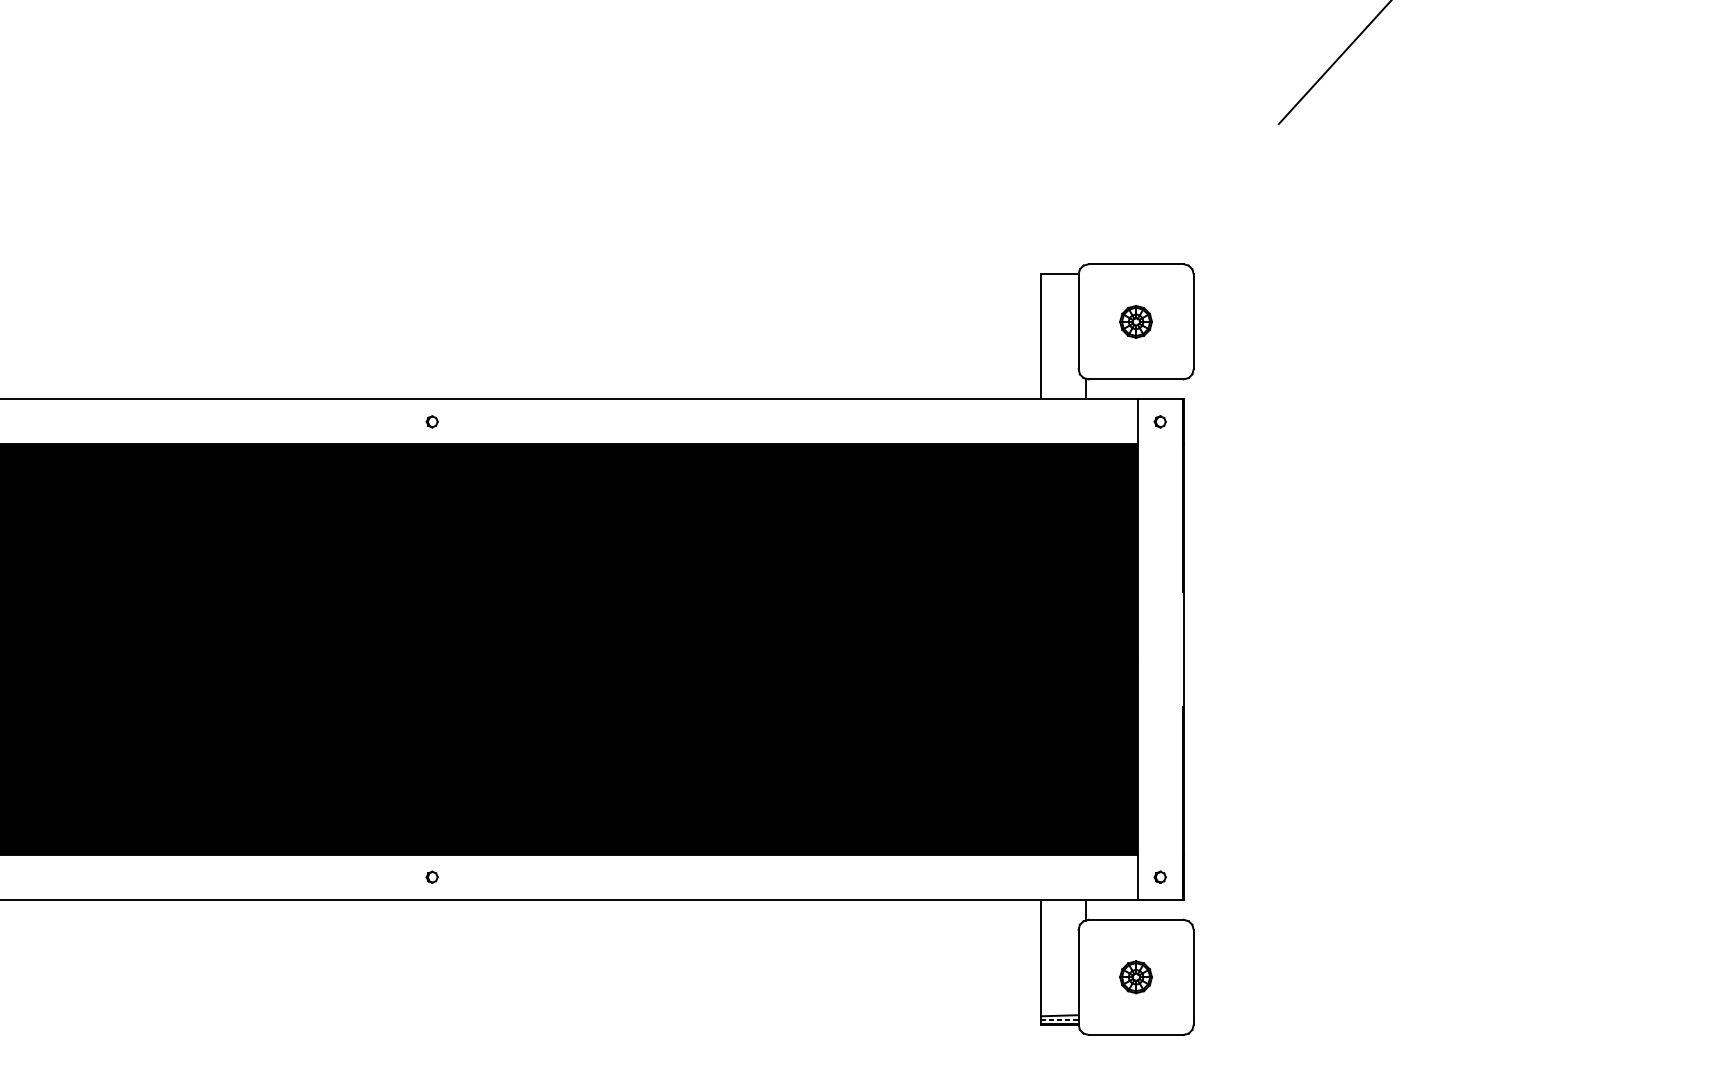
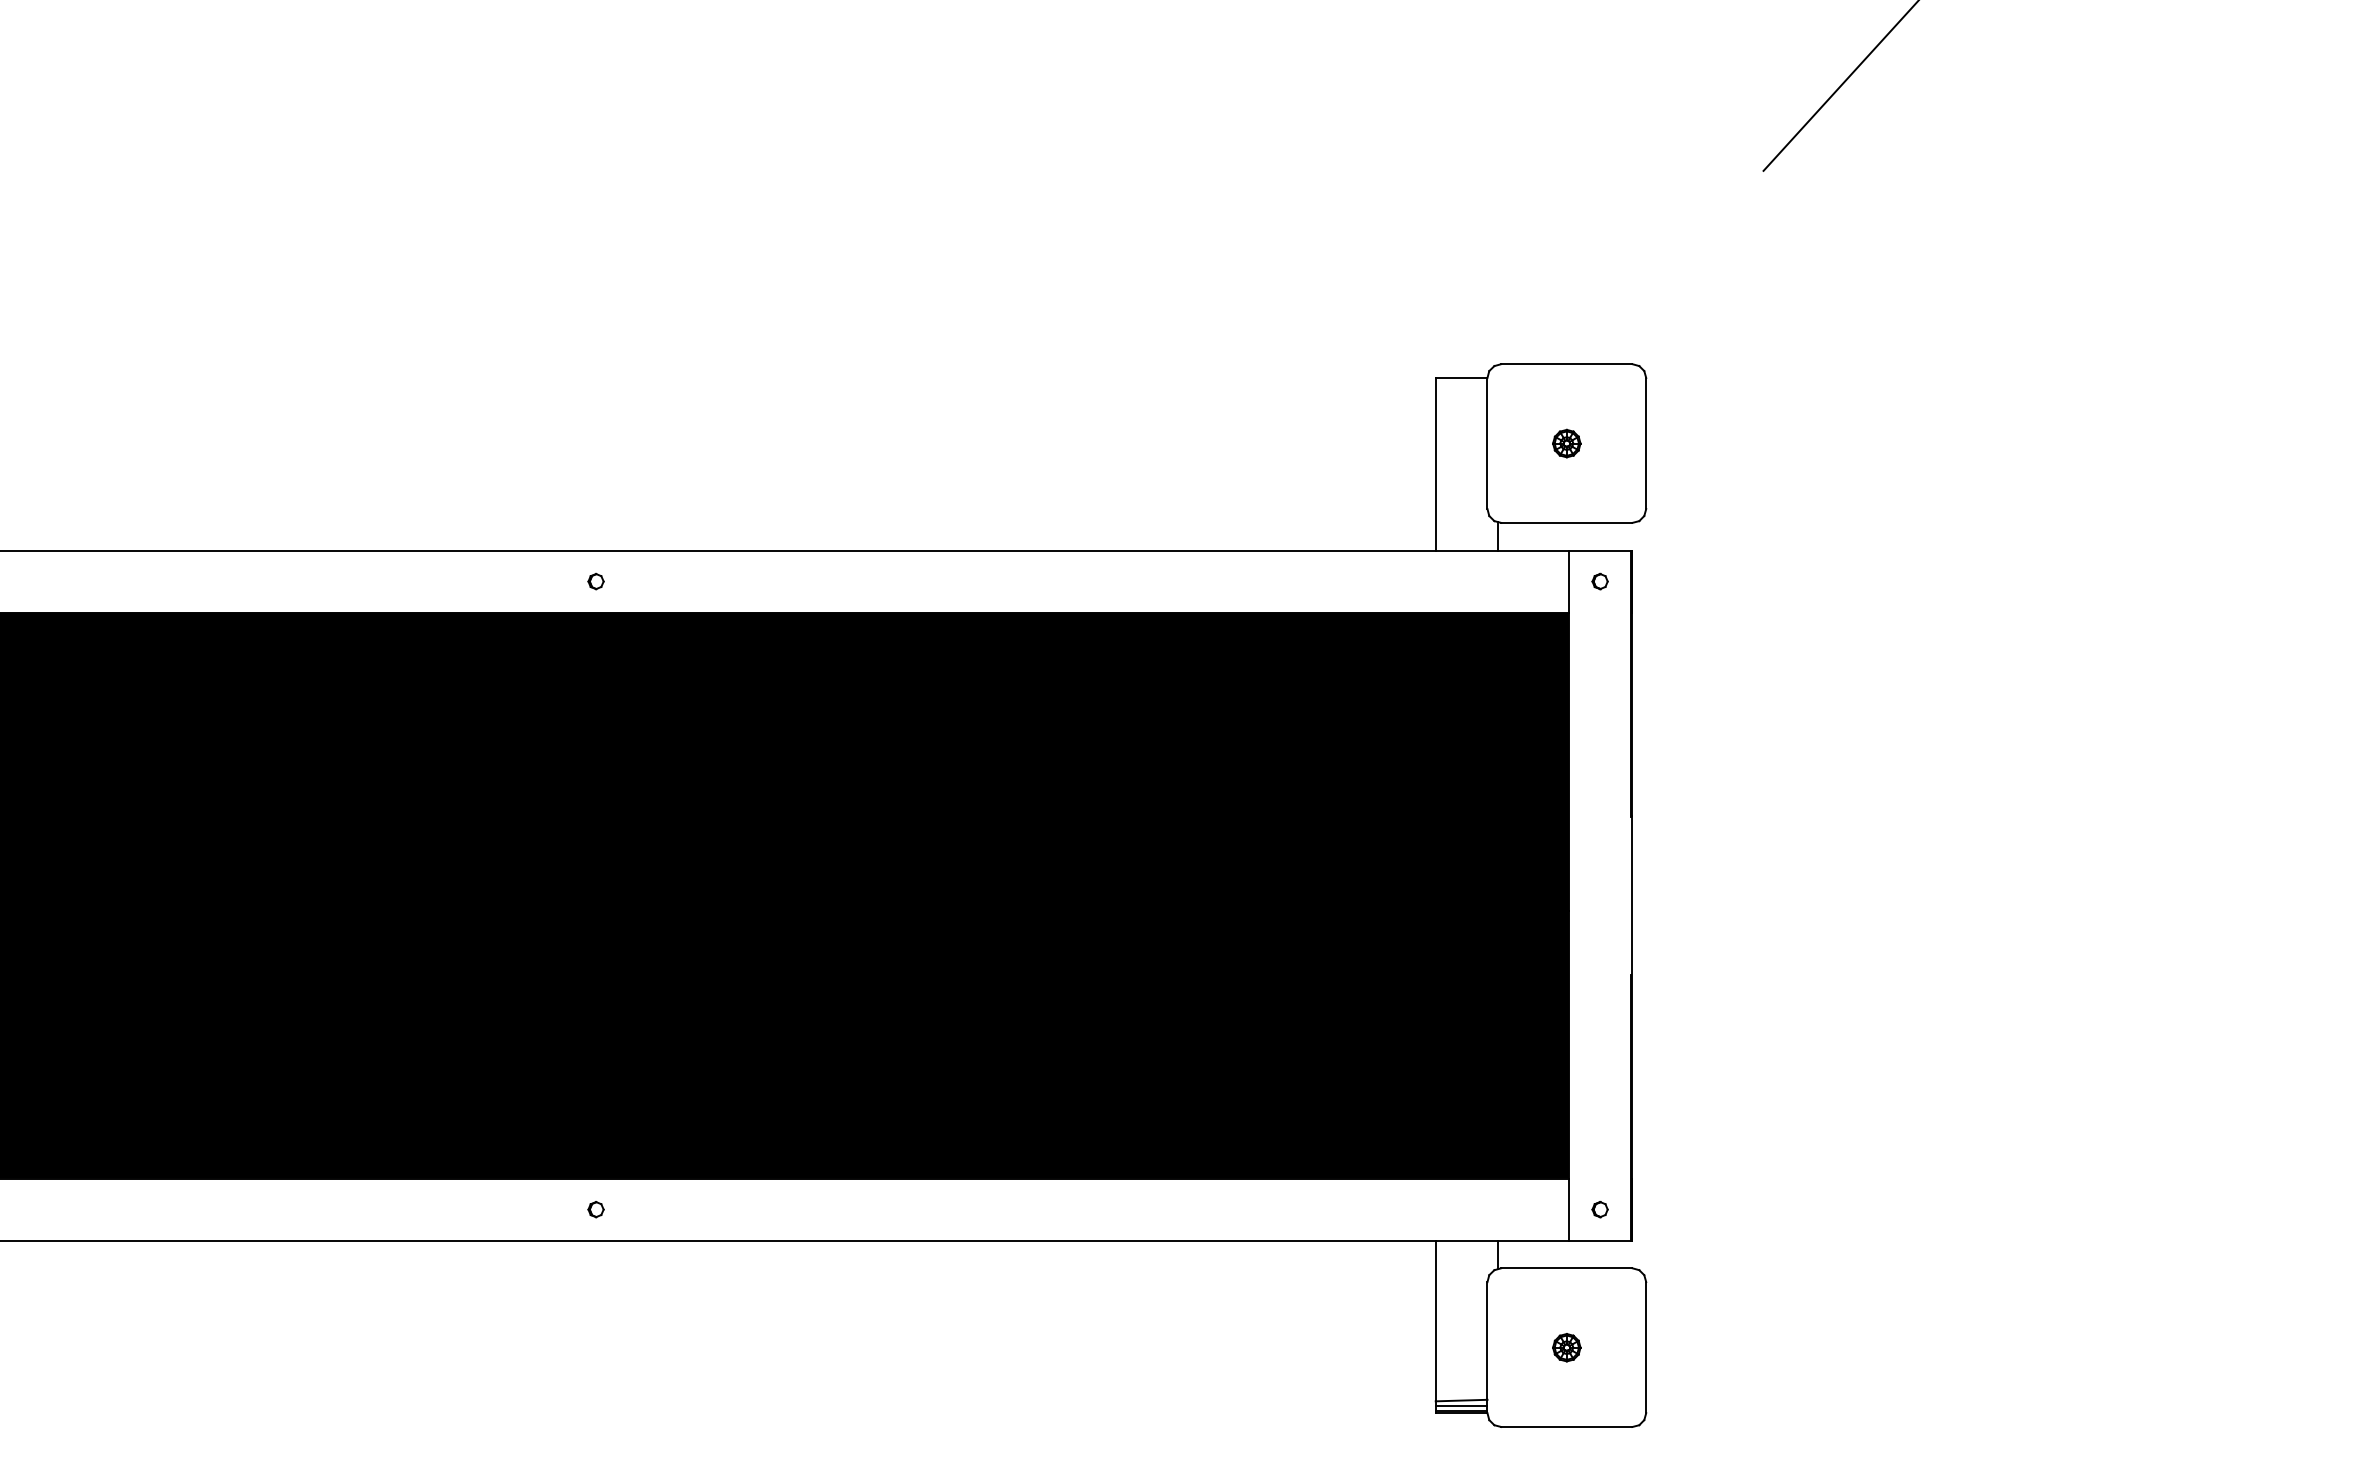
part: (1135, 321) -> (1566, 443), size x0.62
part: (1135, 977) -> (1566, 1347), size x0.62
line: (1059, 1020) -> (1461, 1406), dashed -> solid

